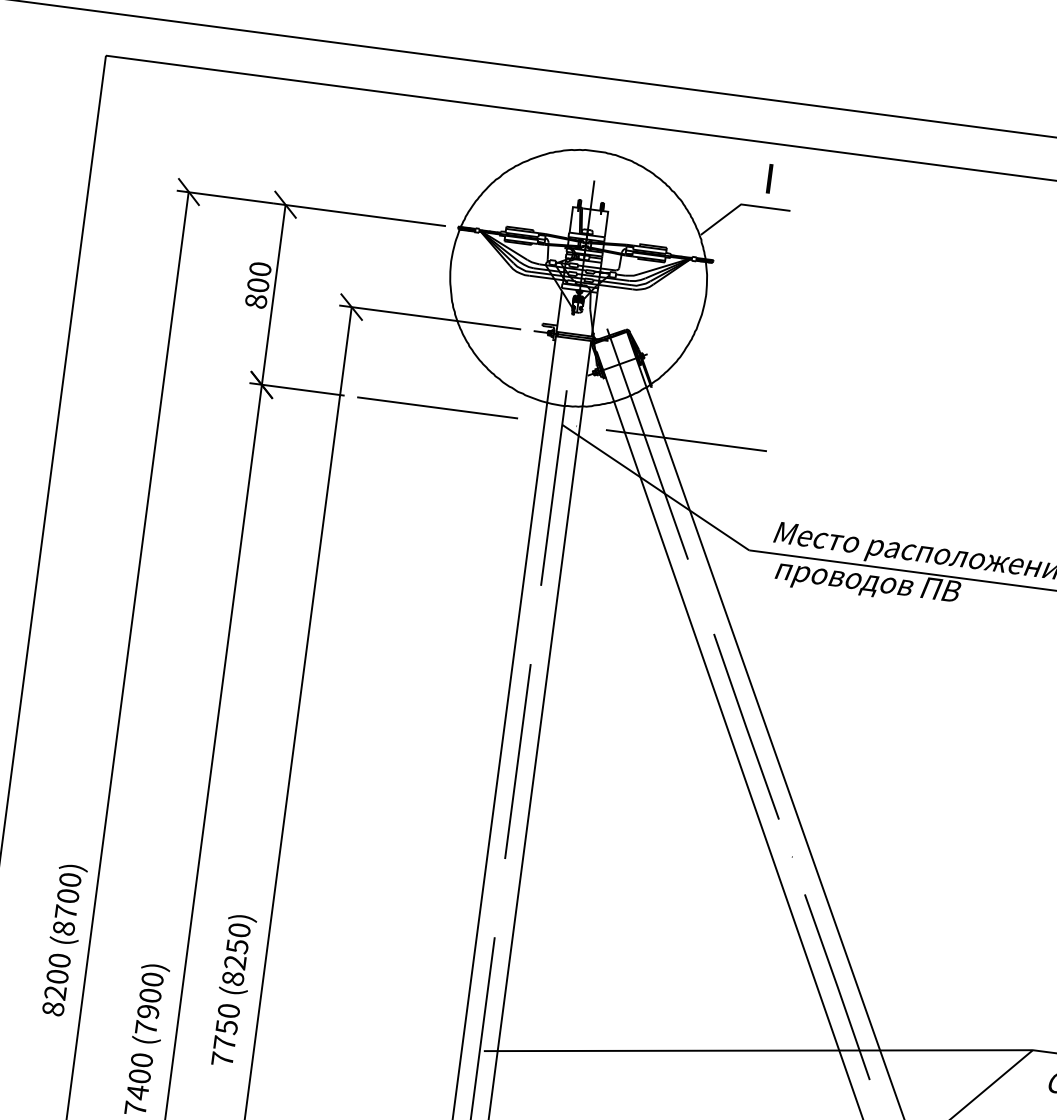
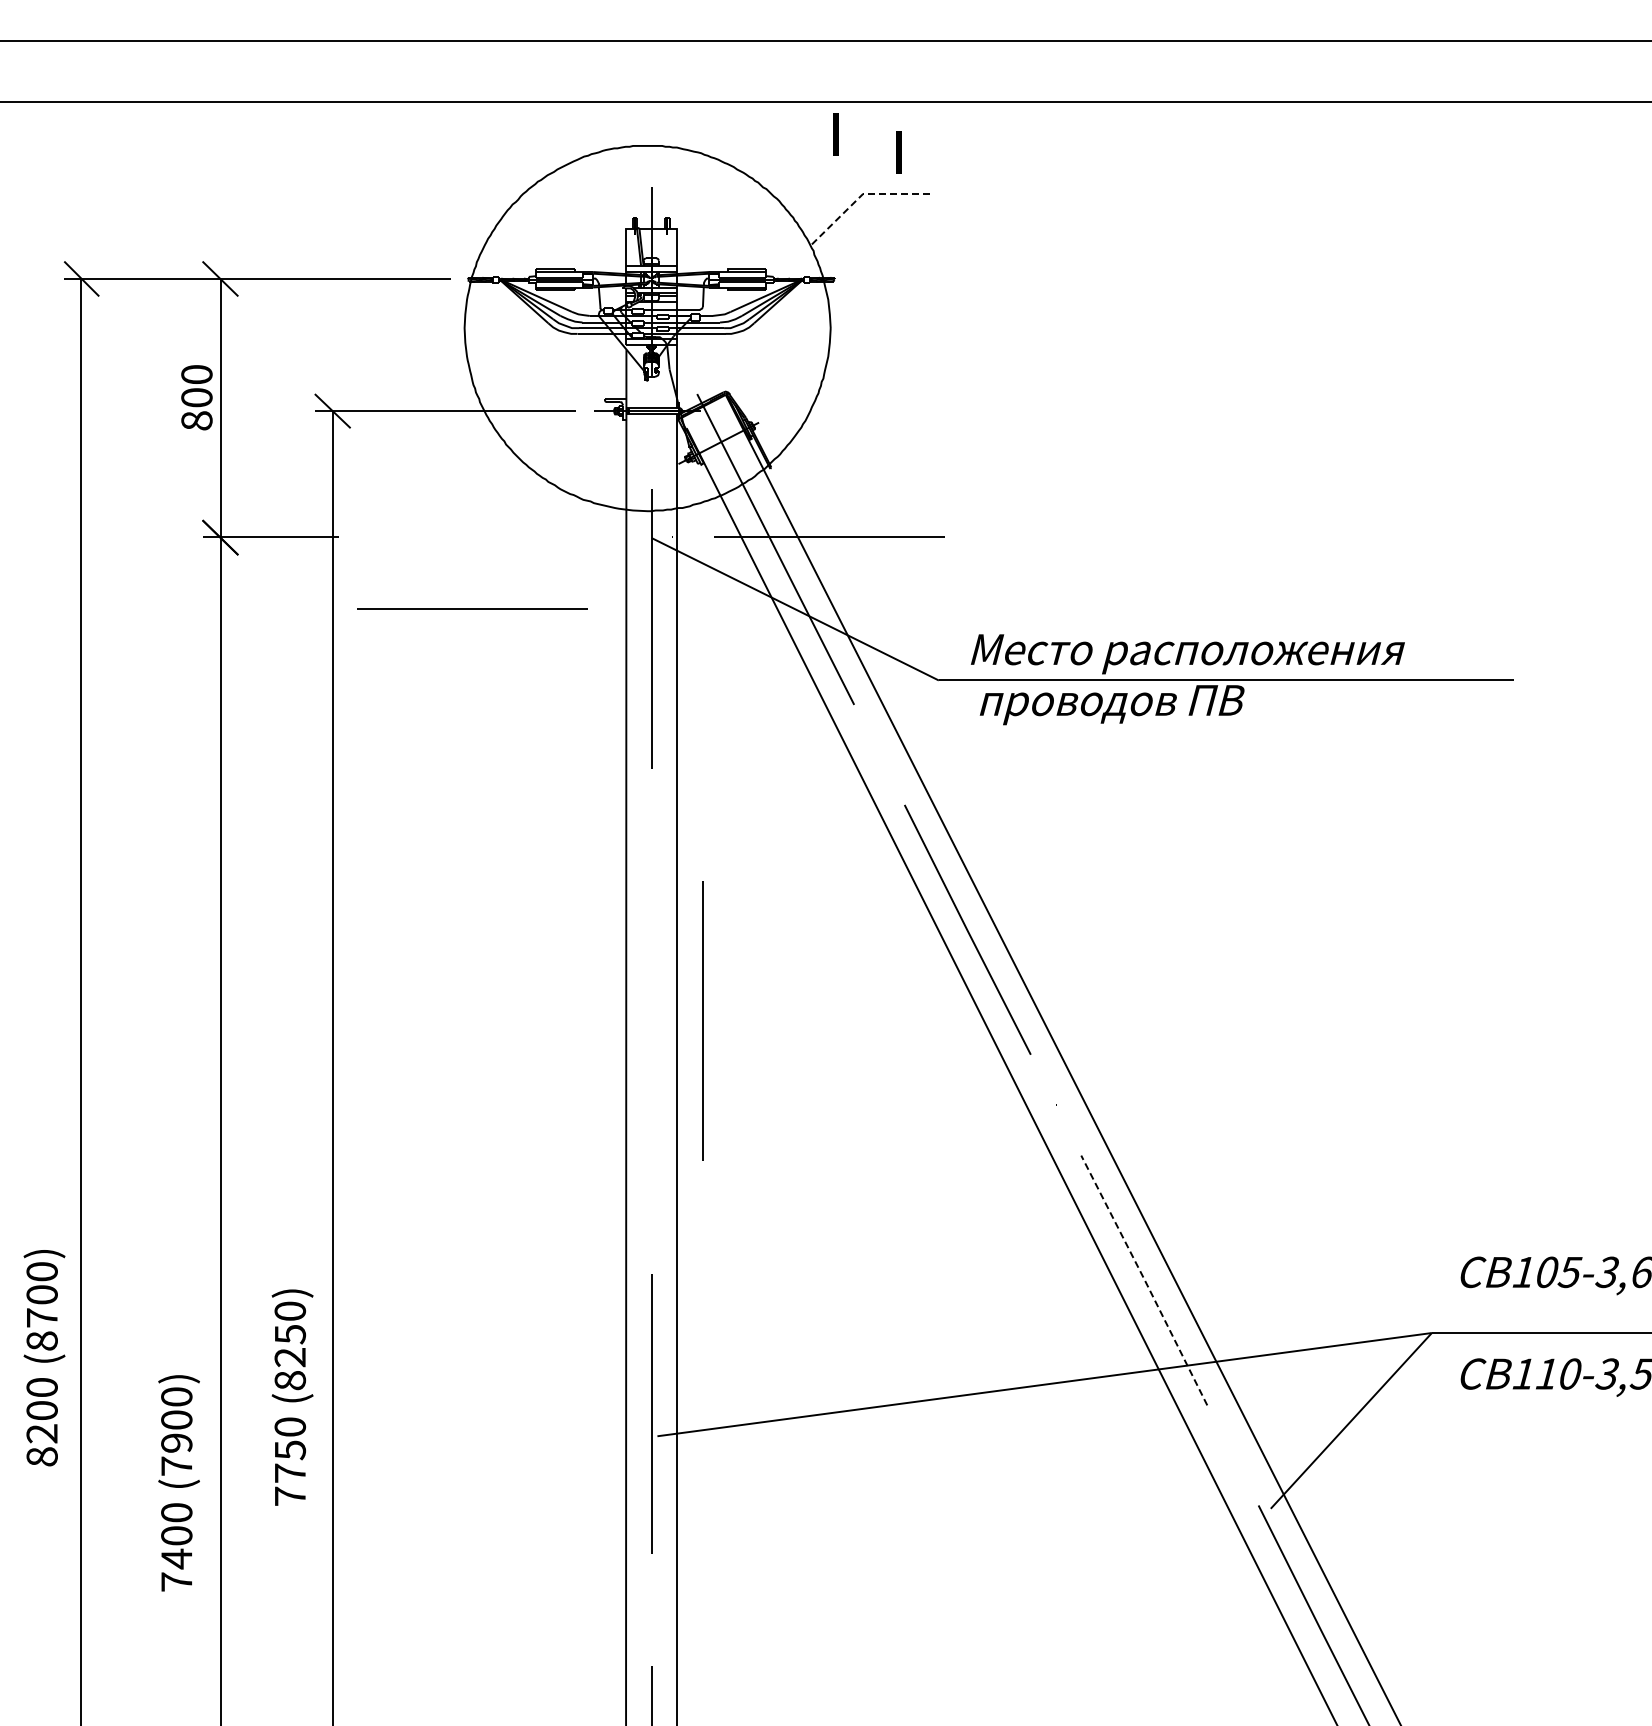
part: (727, 160) -> (835, 134), added
line: (741, 204) -> (863, 193), solid -> dashed
line: (437, 407) -> (472, 608), moved
line: (517, 760) -> (702, 1020), moved
line: (837, 987) -> (1144, 1280), solid -> dashed

